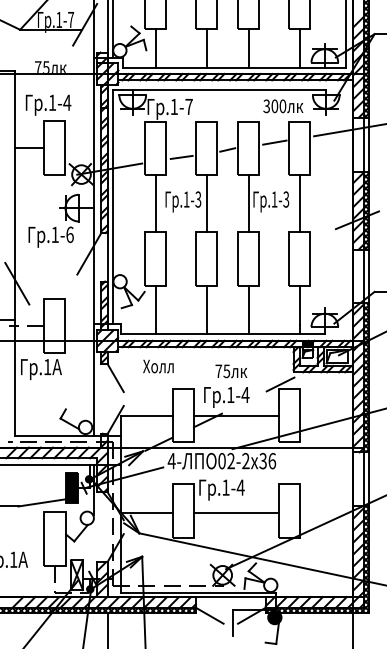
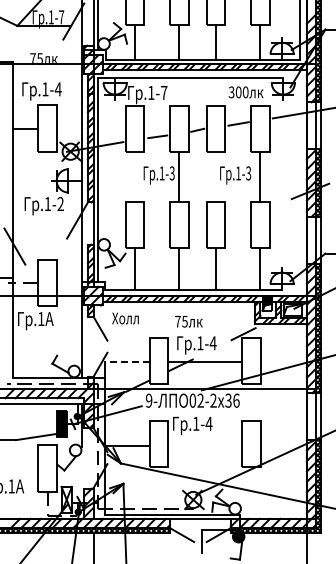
line: (156, 203) -> (135, 176), removed
line: (249, 203) -> (216, 176), removed
text: (69, 235) -> (60, 204), .1-6 -> .1-2
text: (158, 366) -> (125, 318), moved
text: (230, 371) -> (188, 321), moved
line: (146, 415) -> (127, 361), solid -> dashed
text: (171, 460) -> (148, 400), 4- -> 9-
line: (236, 513) -> (205, 446), removed

